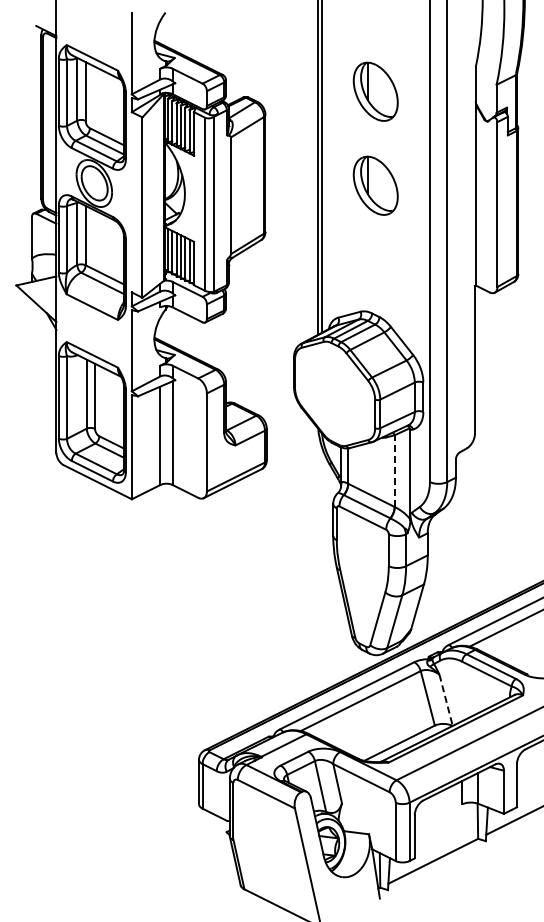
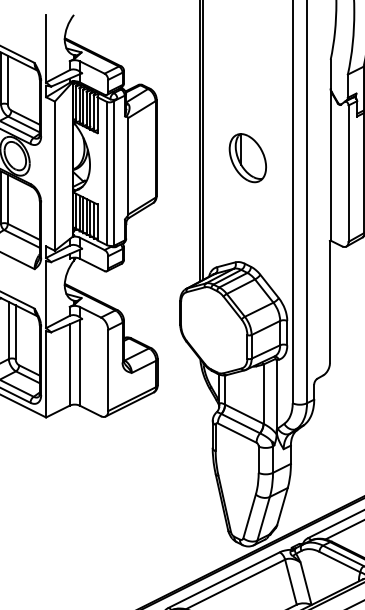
part: (375, 91) -> (247, 80), removed
line: (394, 471) -> (263, 394), dashed -> solid
line: (446, 700) -> (306, 583), dashed -> solid

